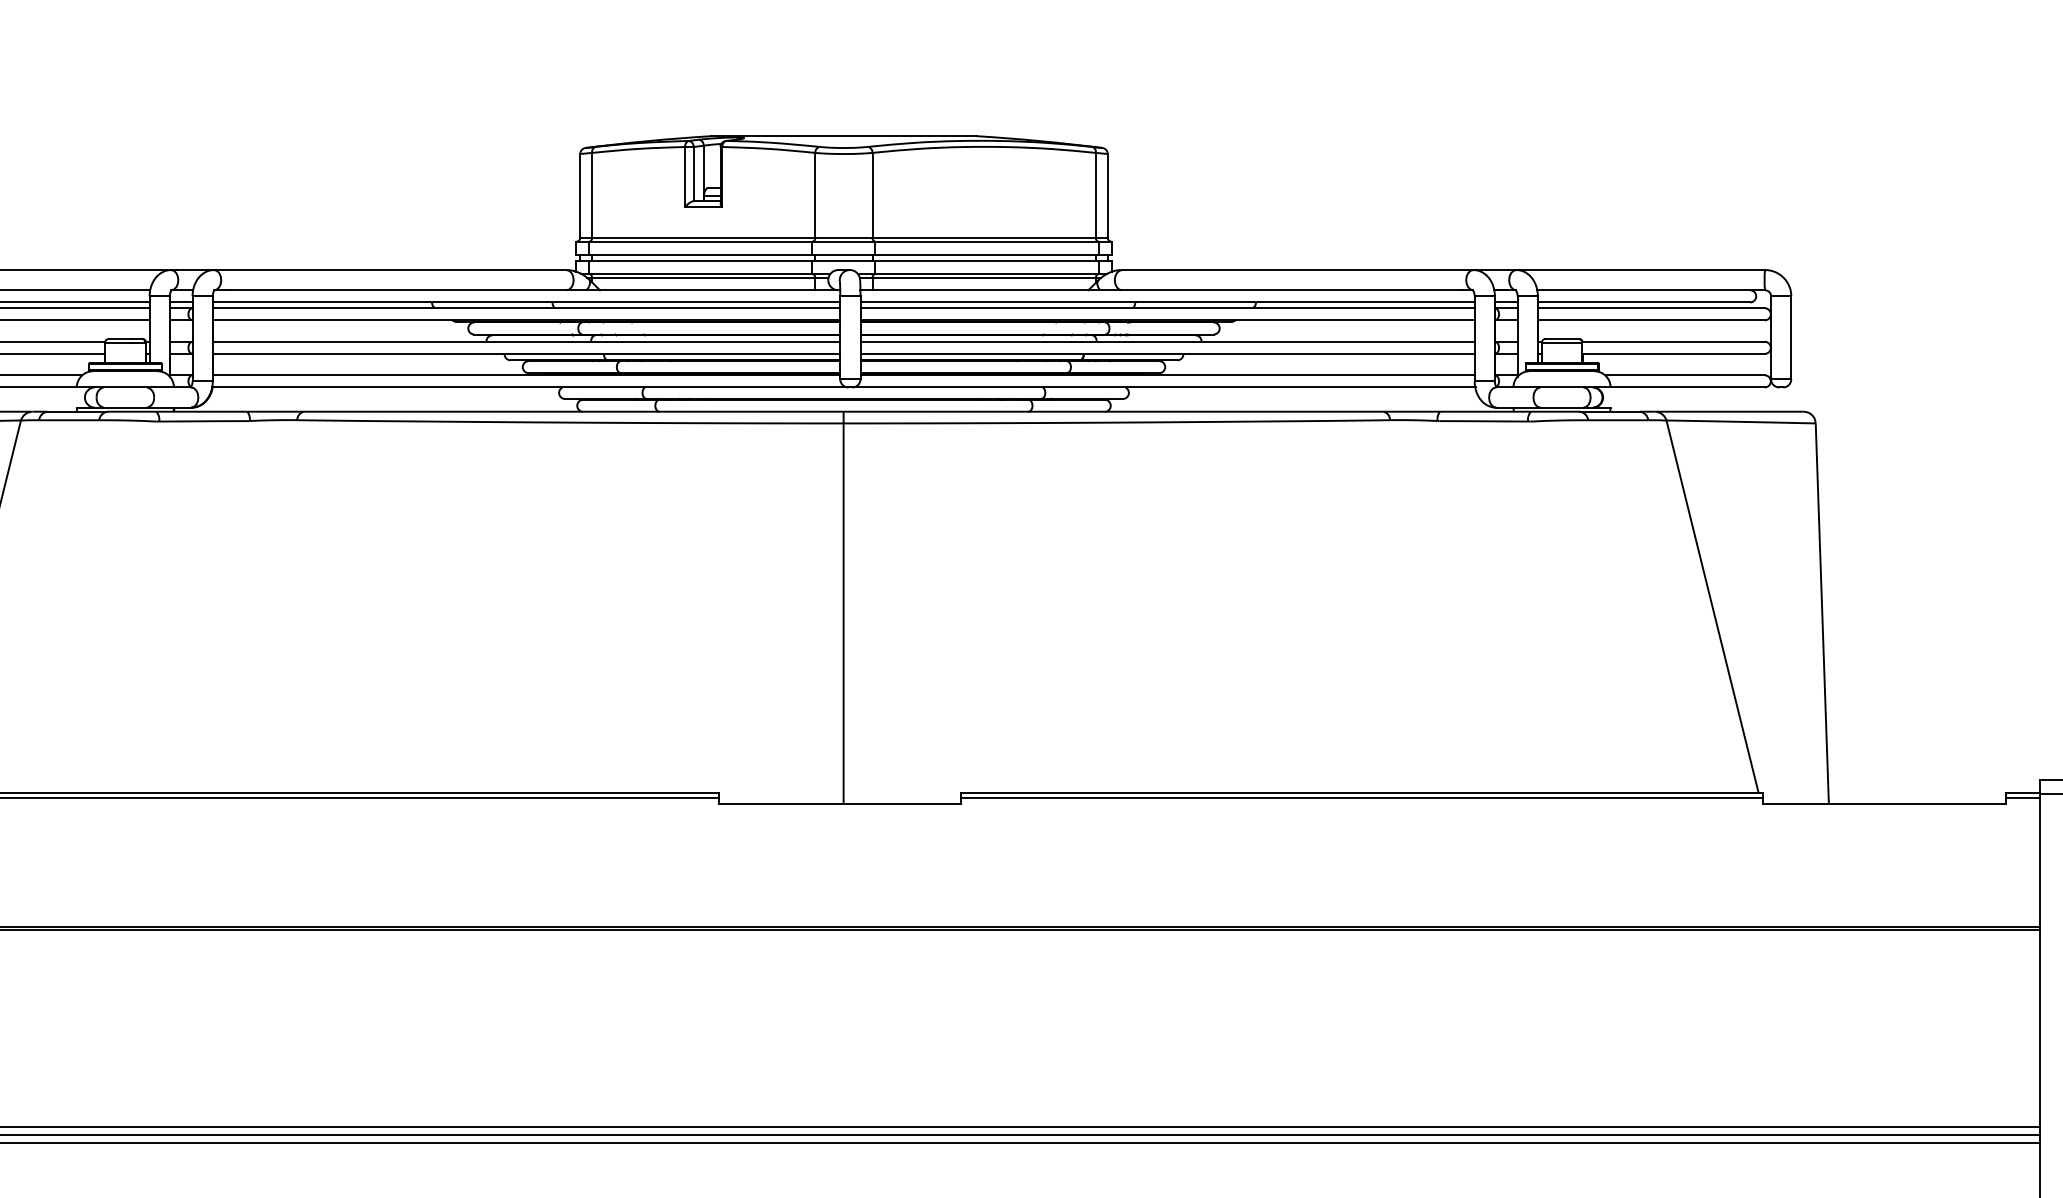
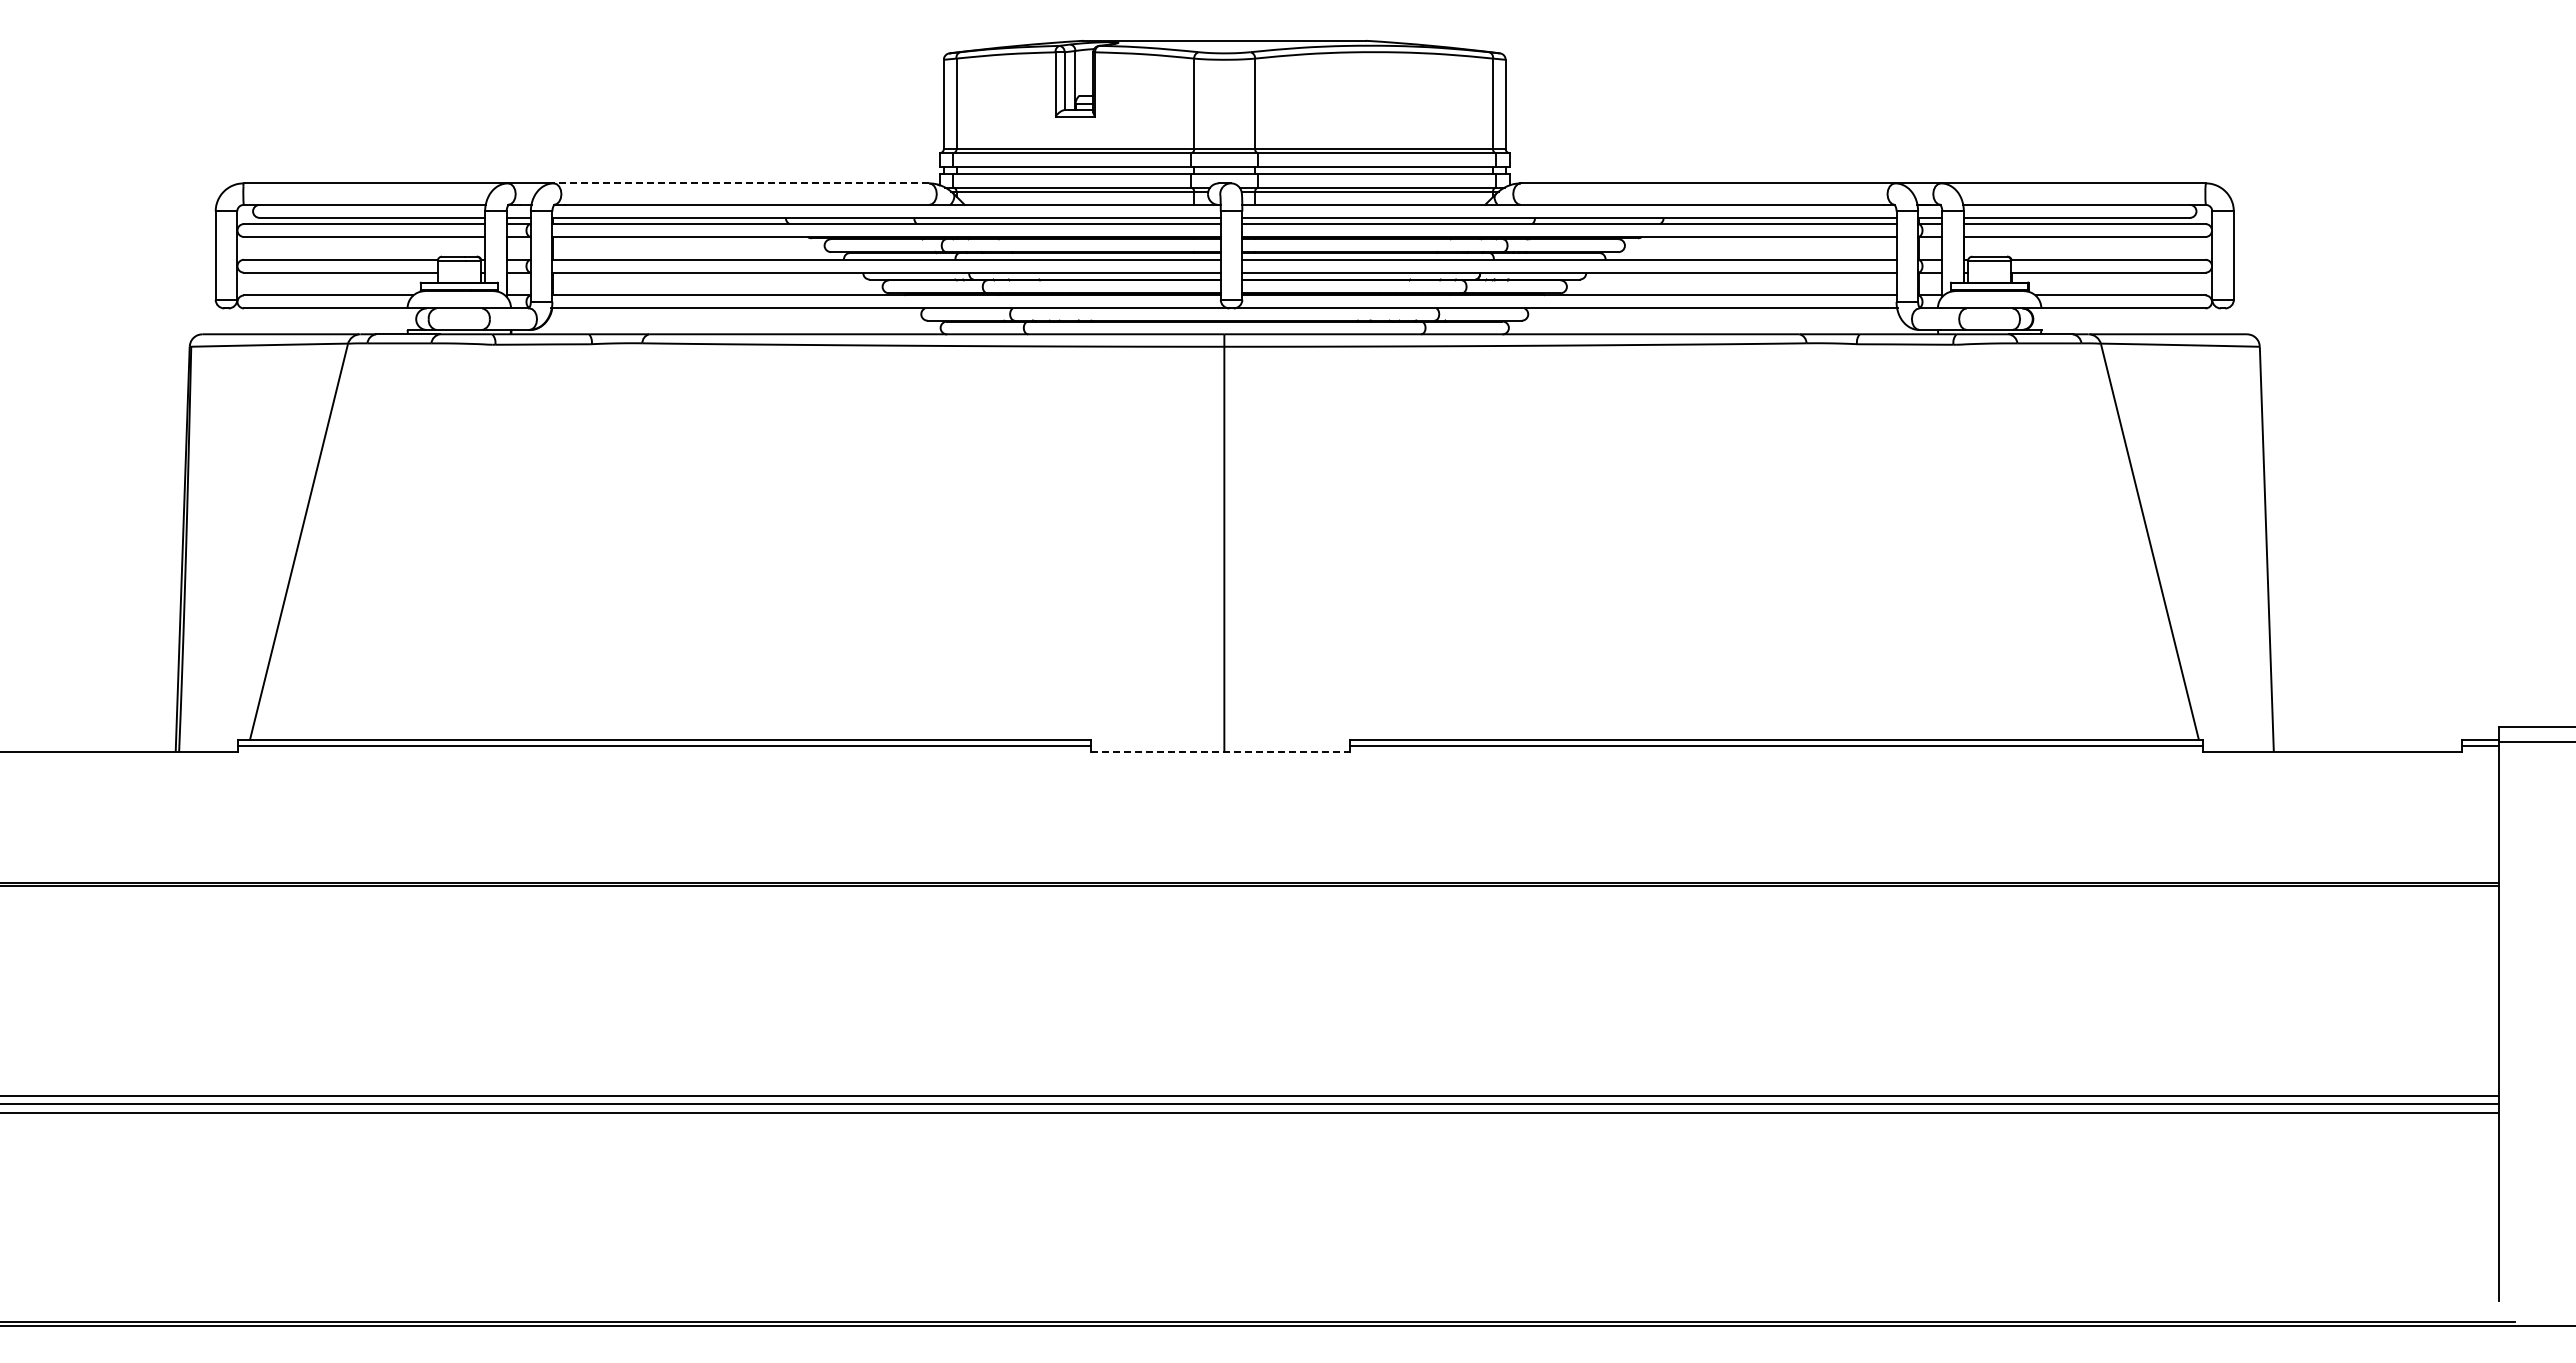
line: (390, 270) -> (741, 183), solid -> dashed
line: (839, 804) -> (1220, 752), solid -> dashed

